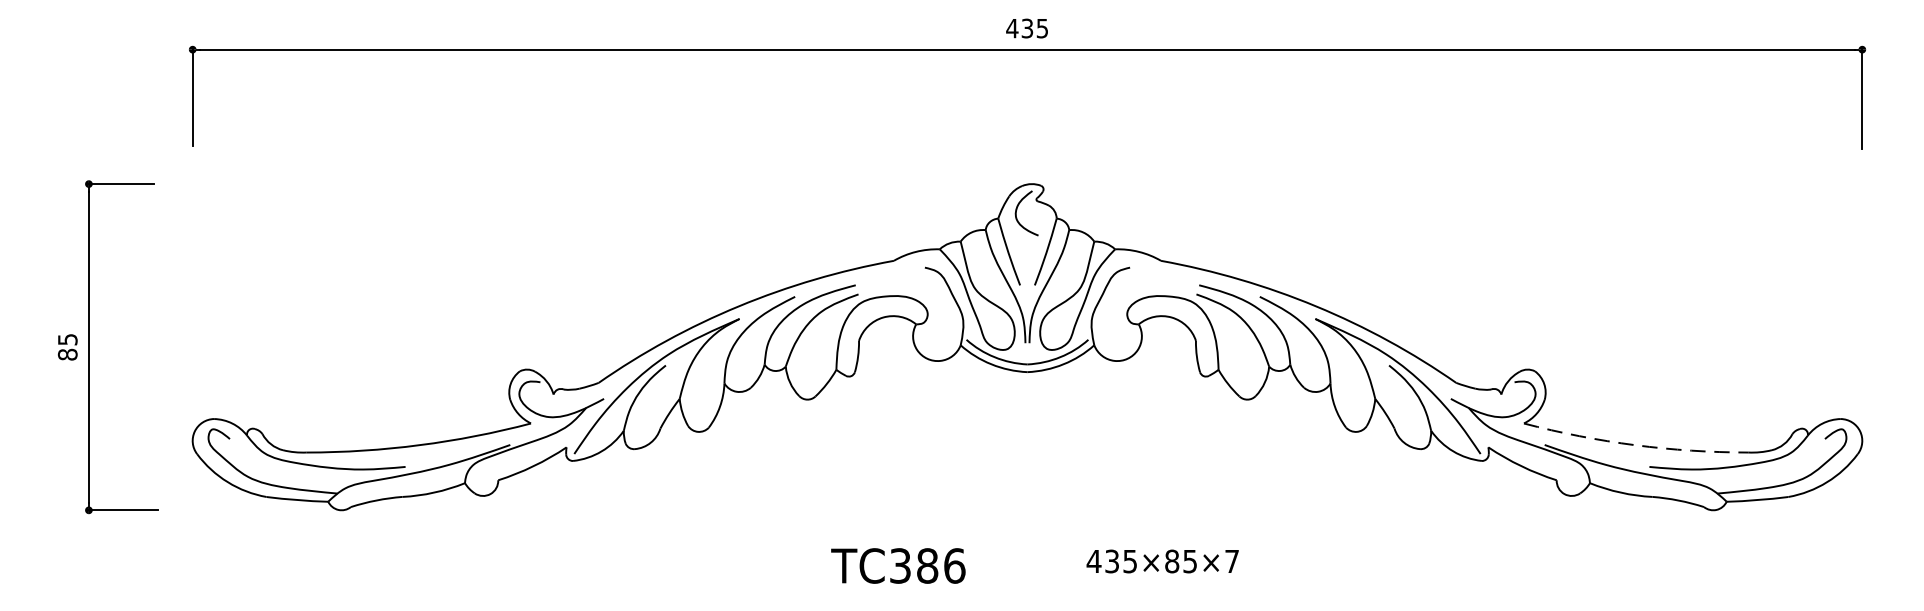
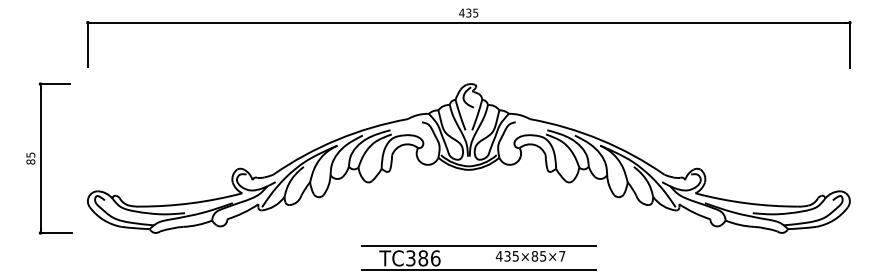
arc: (1635, 445) -> (746, 203), dashed -> solid
line: (1050, 537) -> (479, 245), added
line: (1050, 592) -> (479, 270), added

